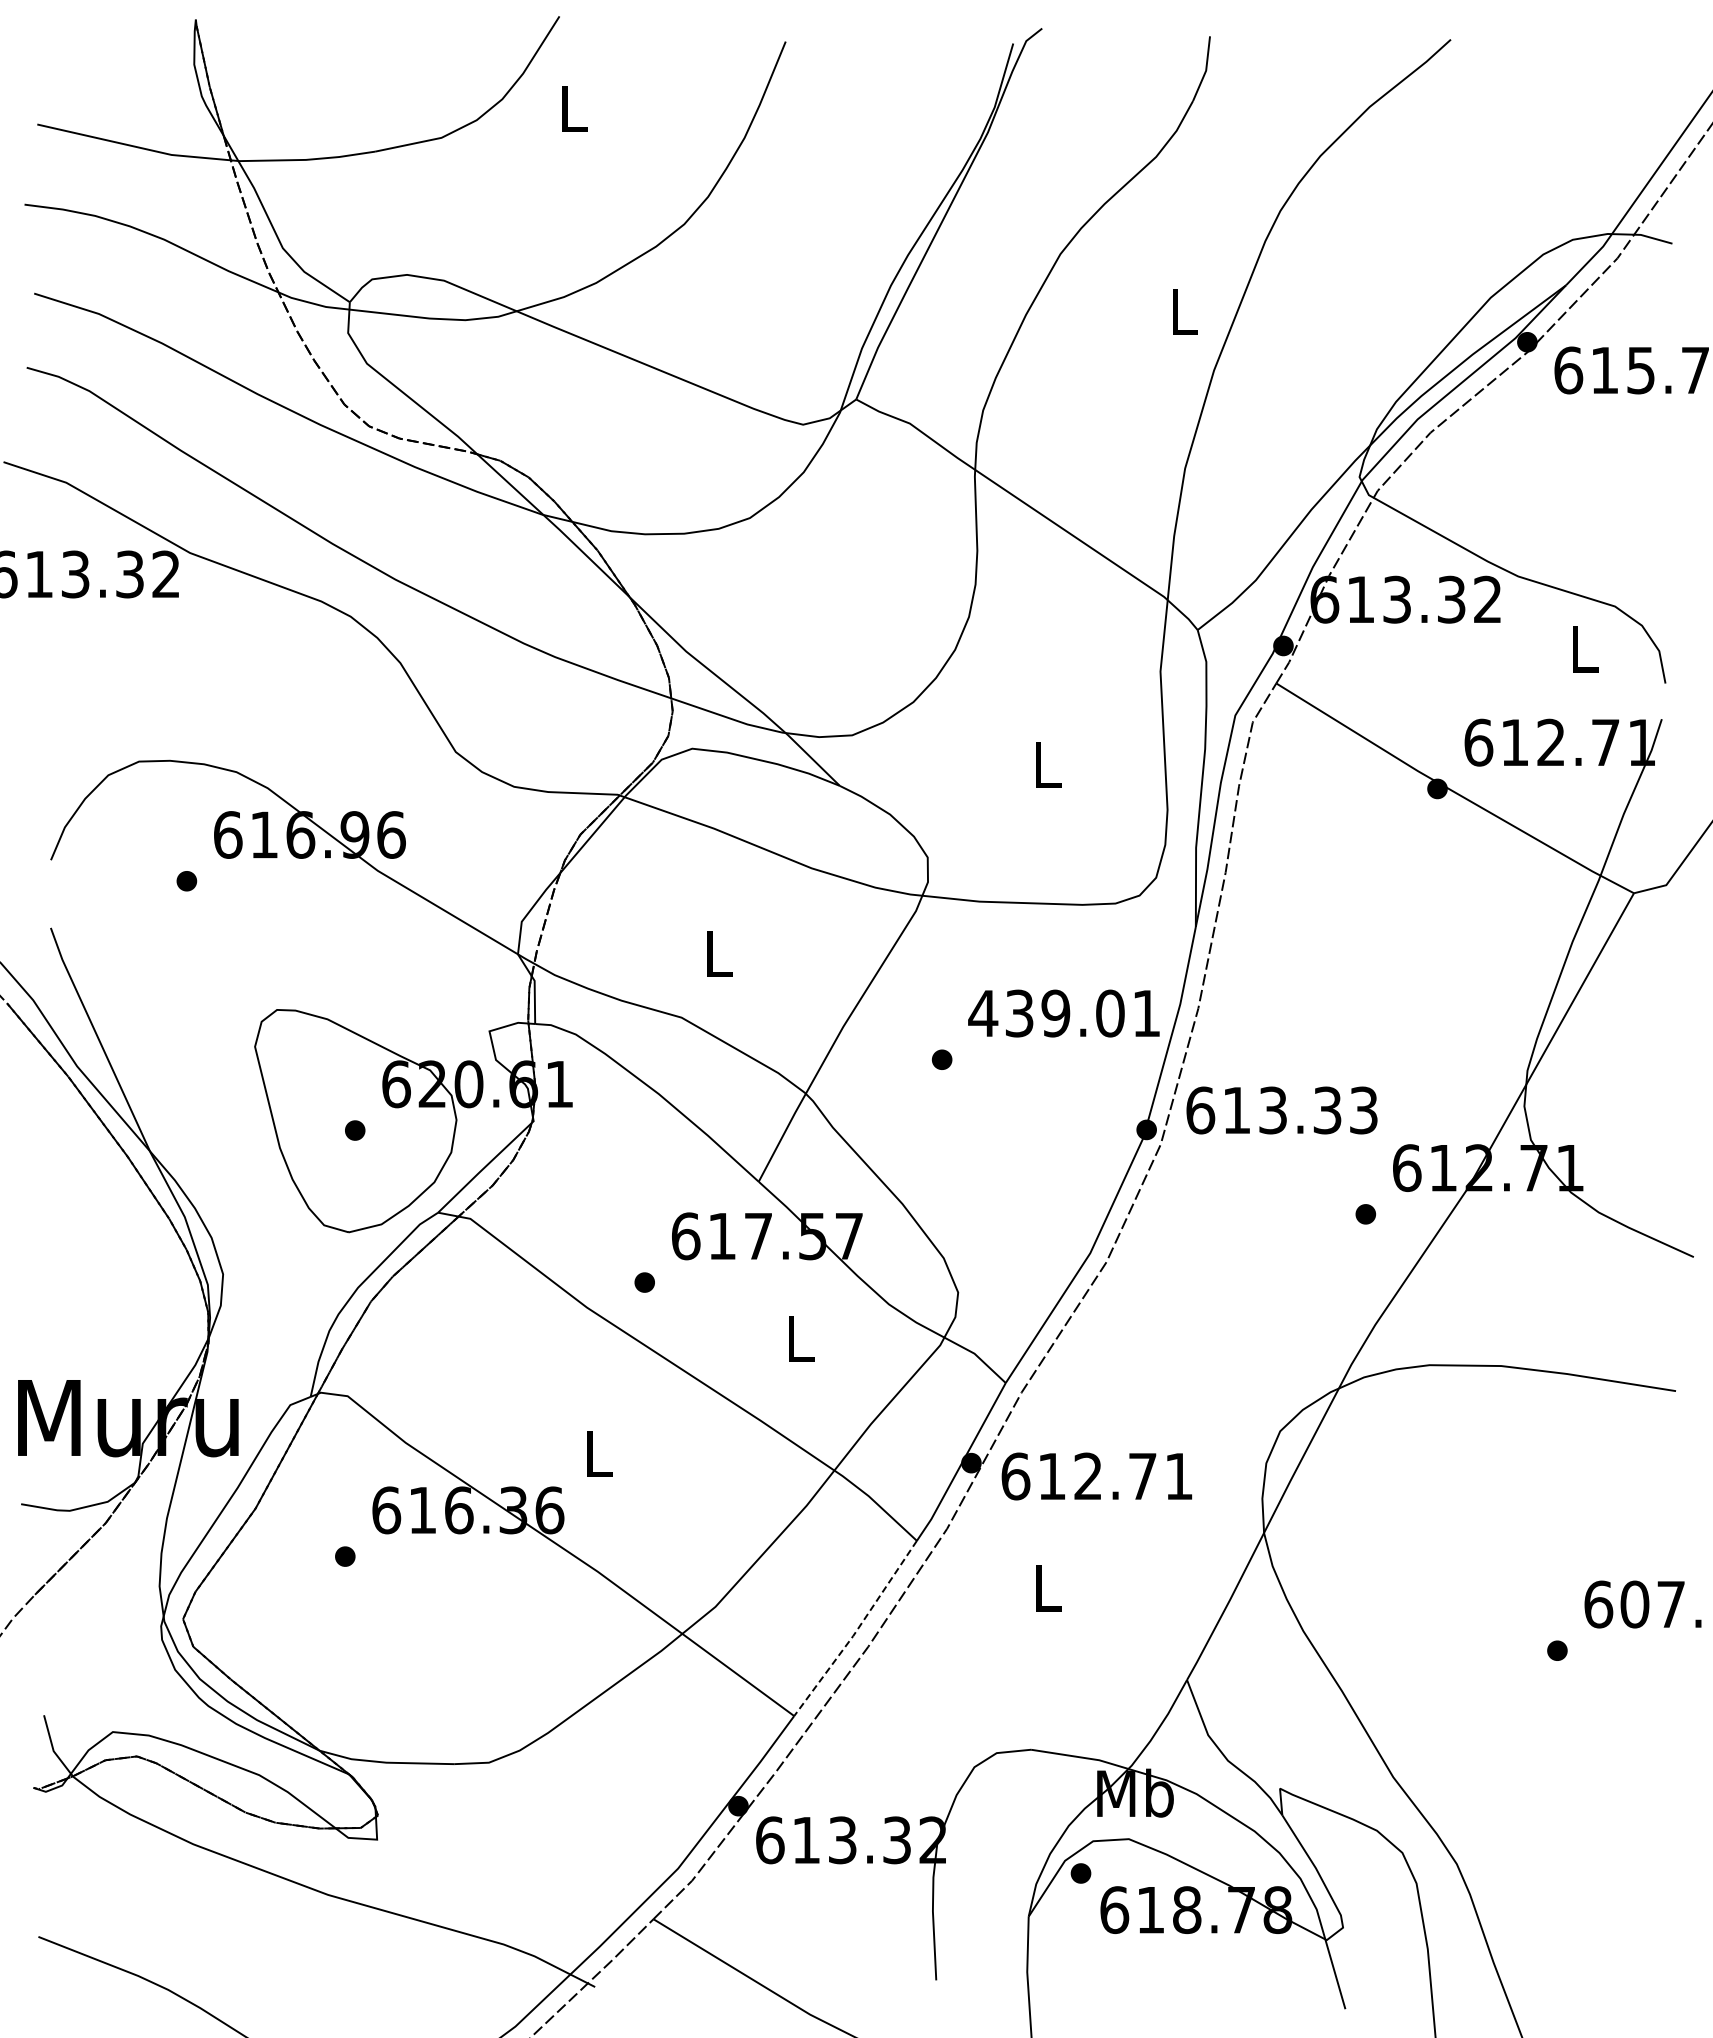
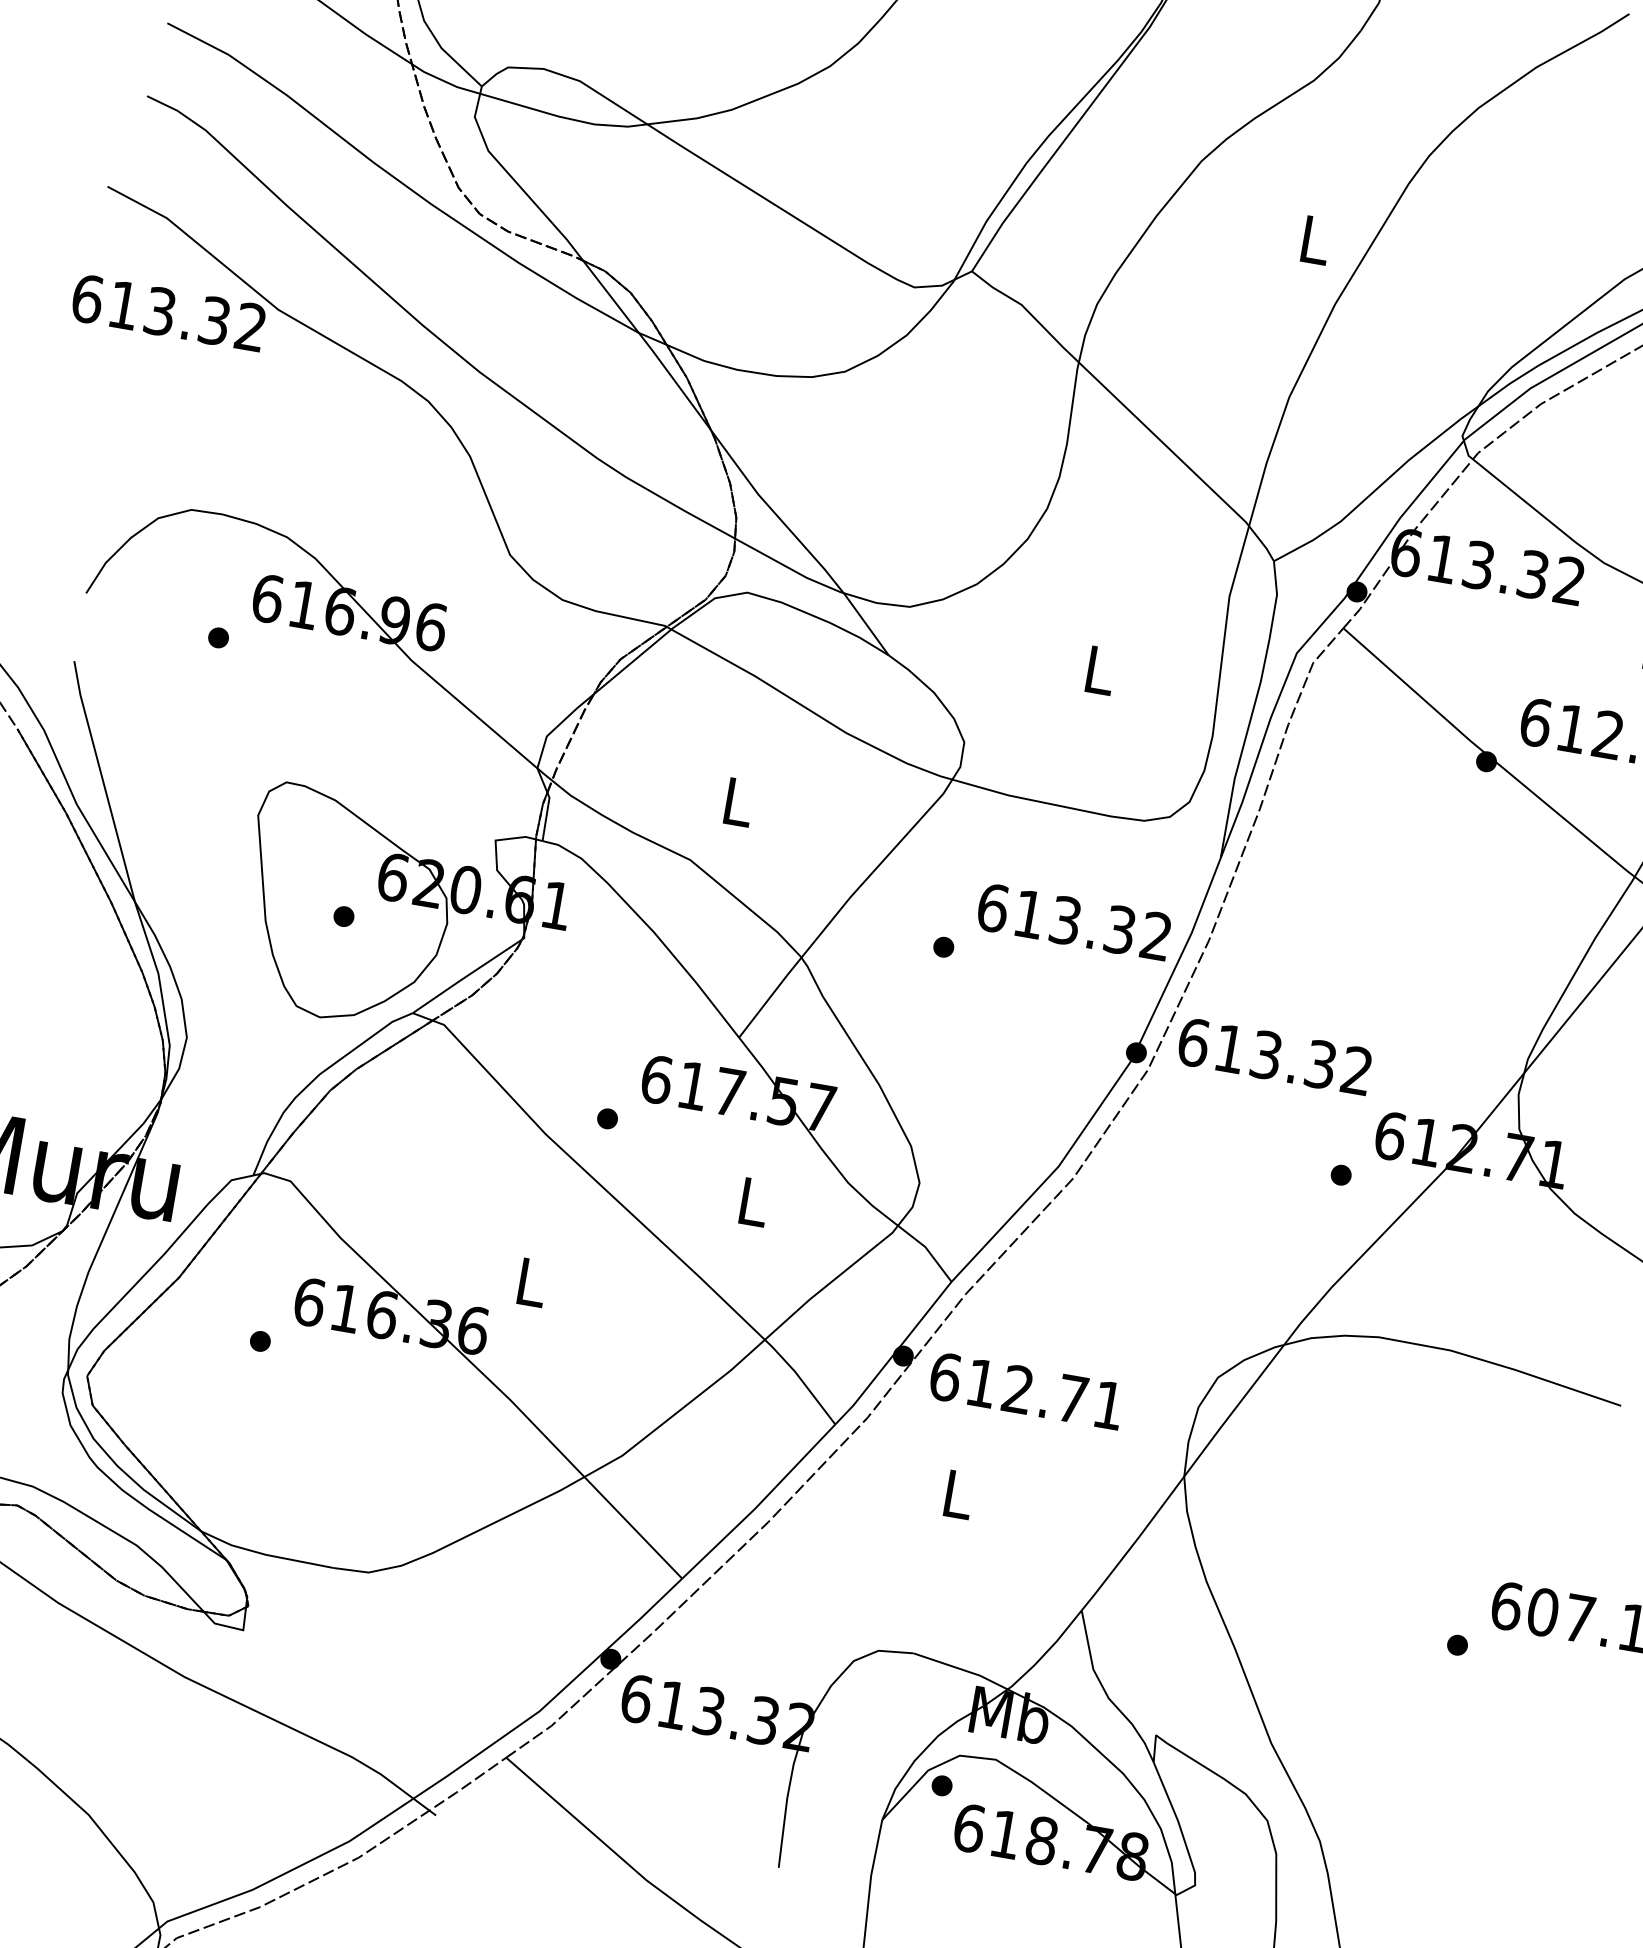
text: (1063, 1013) -> (1073, 921), 439.01 -> 613.32
text: (1363, 1110) -> (1356, 1070), 613.33 -> 613.32
line: (857, 1630) -> (760, 1503), dashed -> solid

